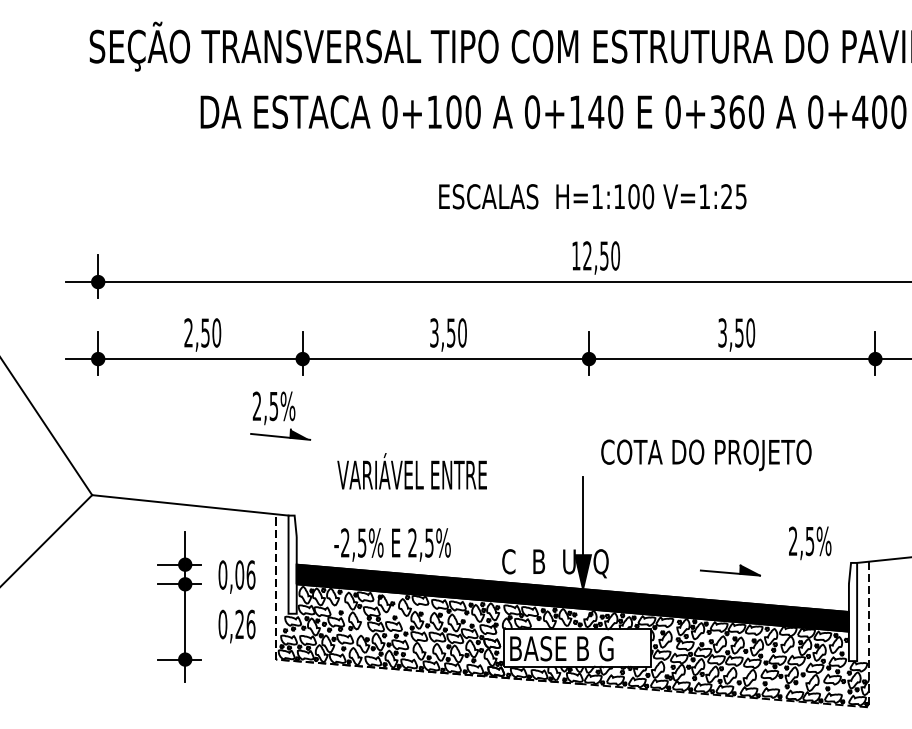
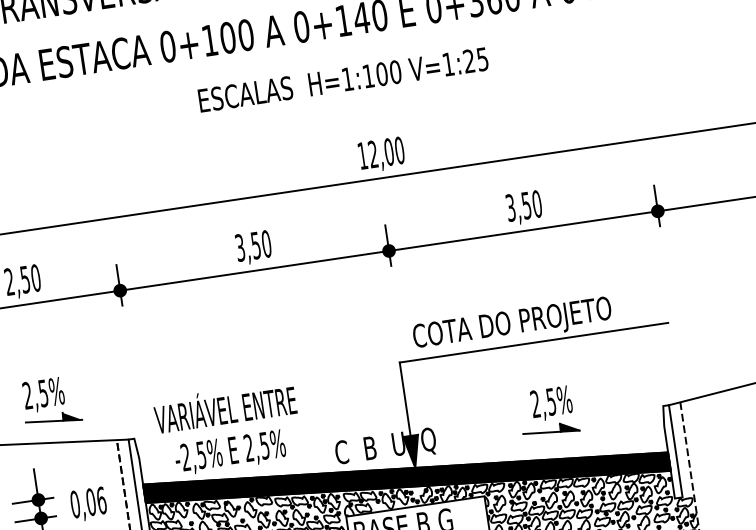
text: (592, 196) -> (343, 79), moved
text: (604, 255) -> (389, 151), 12,50 -> 12,00
part: (280, 415) -> (50, 401), moved
text: (411, 471) -> (224, 407), moved
line: (725, 477) -> (533, 343), added
text: (810, 543) -> (552, 403), moved

